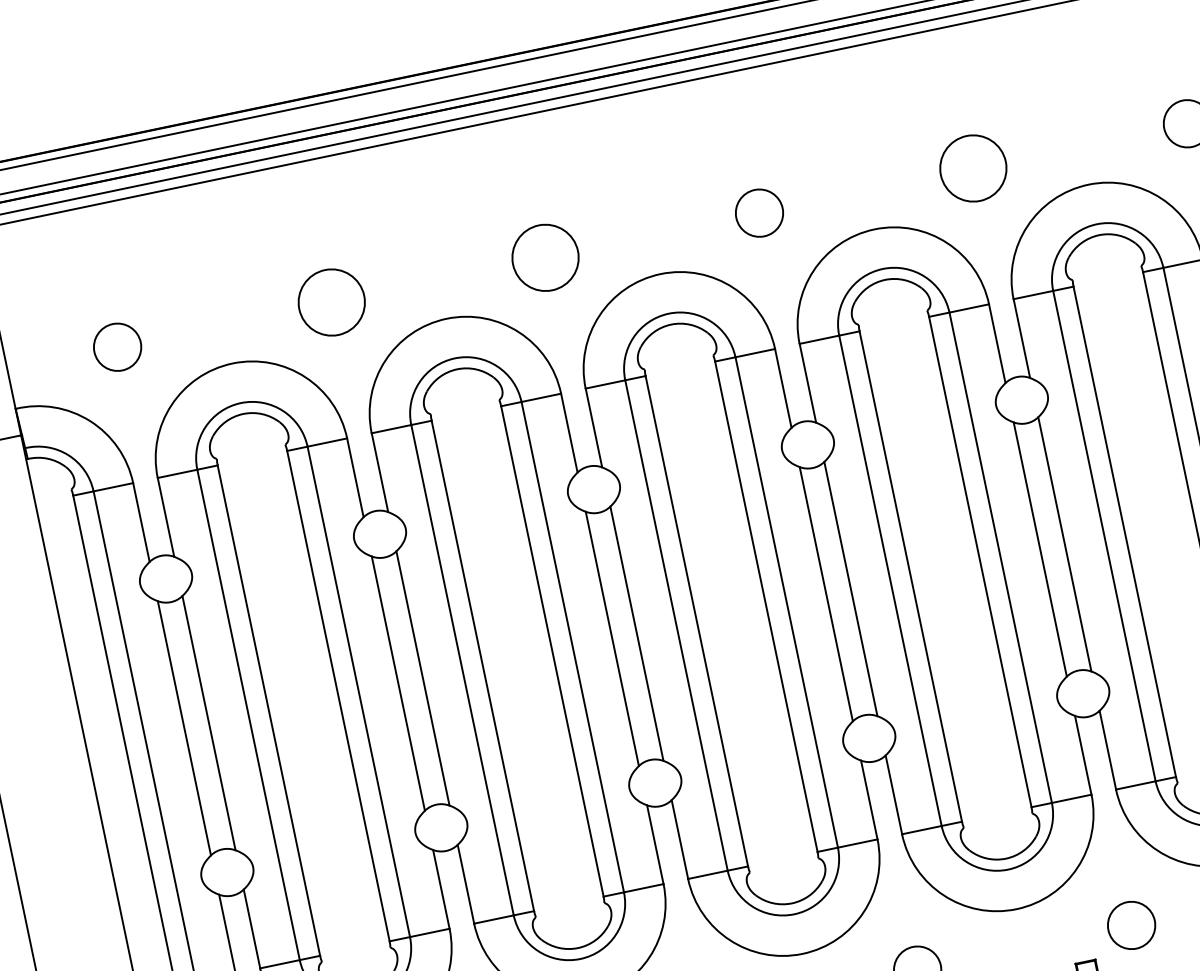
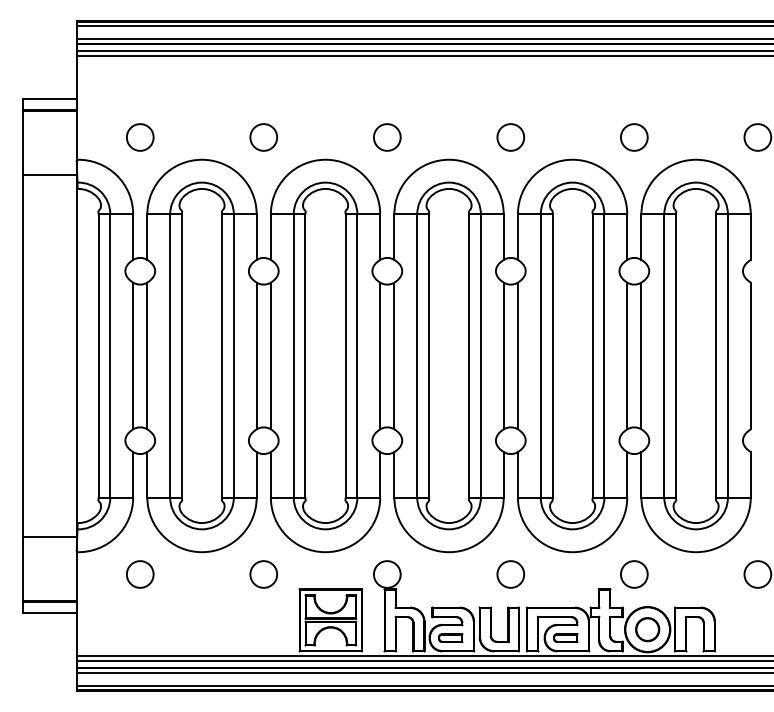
circle: (973, 168) -> (634, 137), size x0.71
circle: (544, 258) -> (386, 137), size x0.71
circle: (331, 302) -> (263, 137), size x0.71

